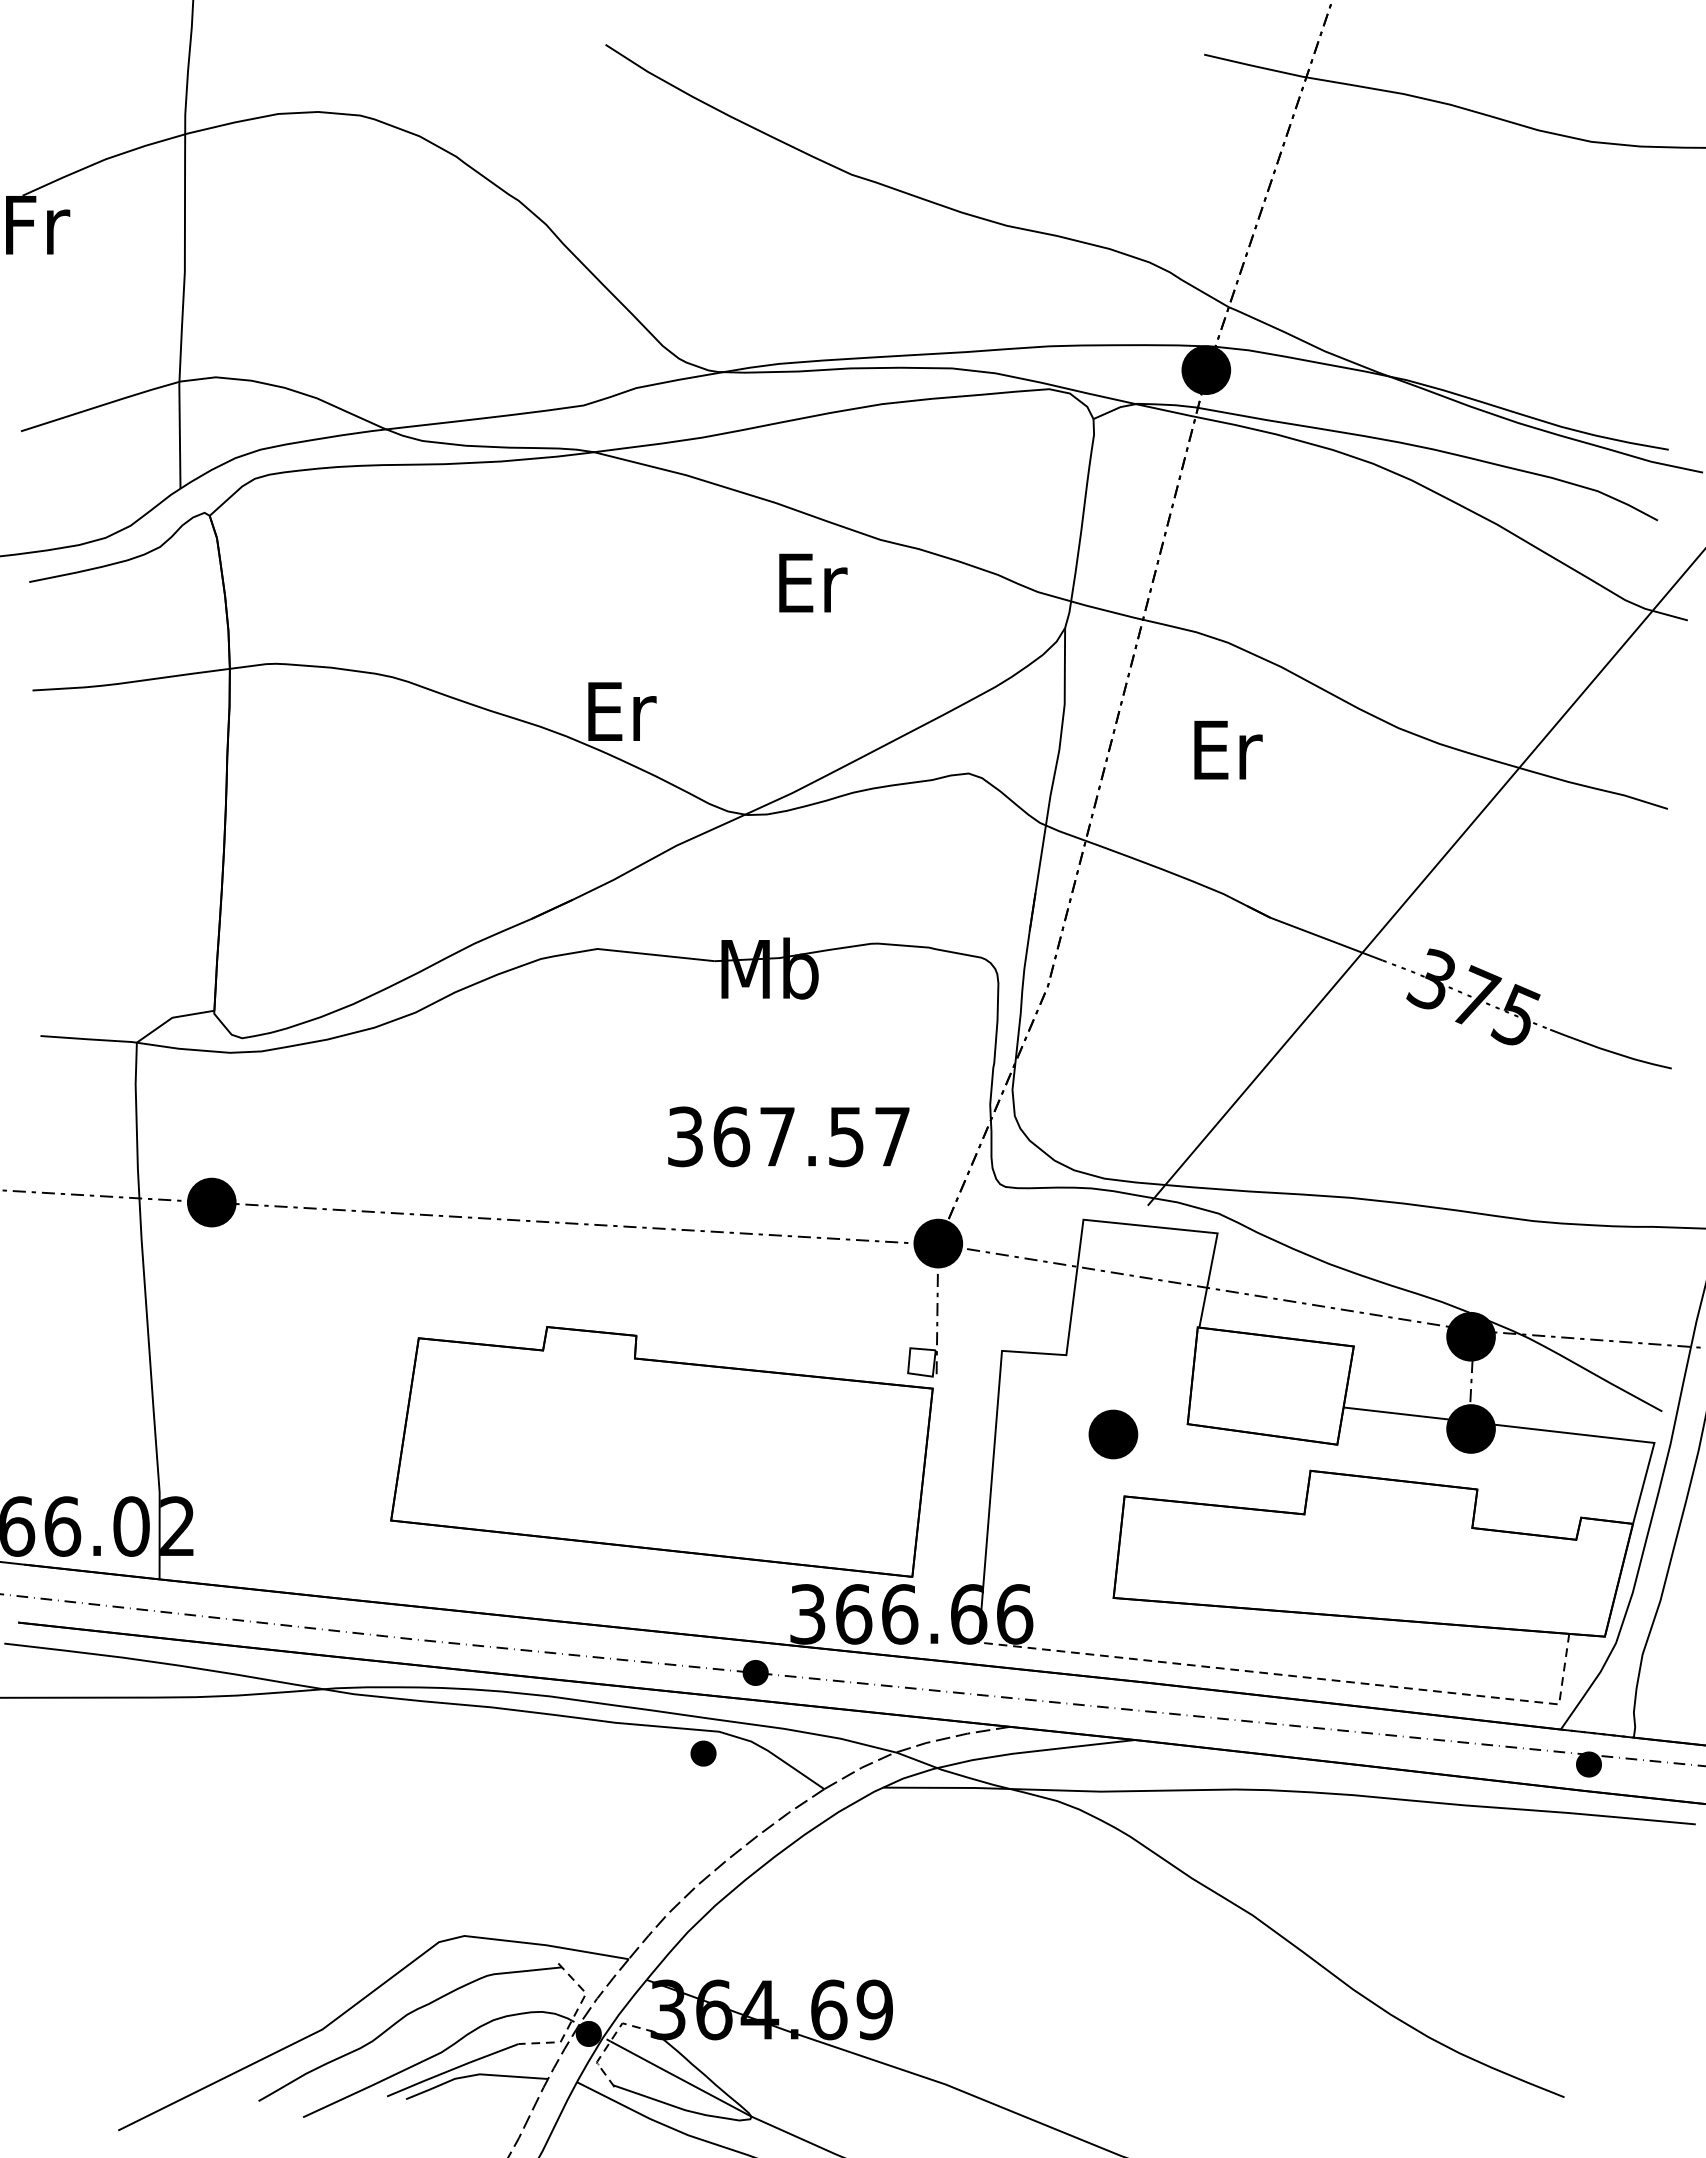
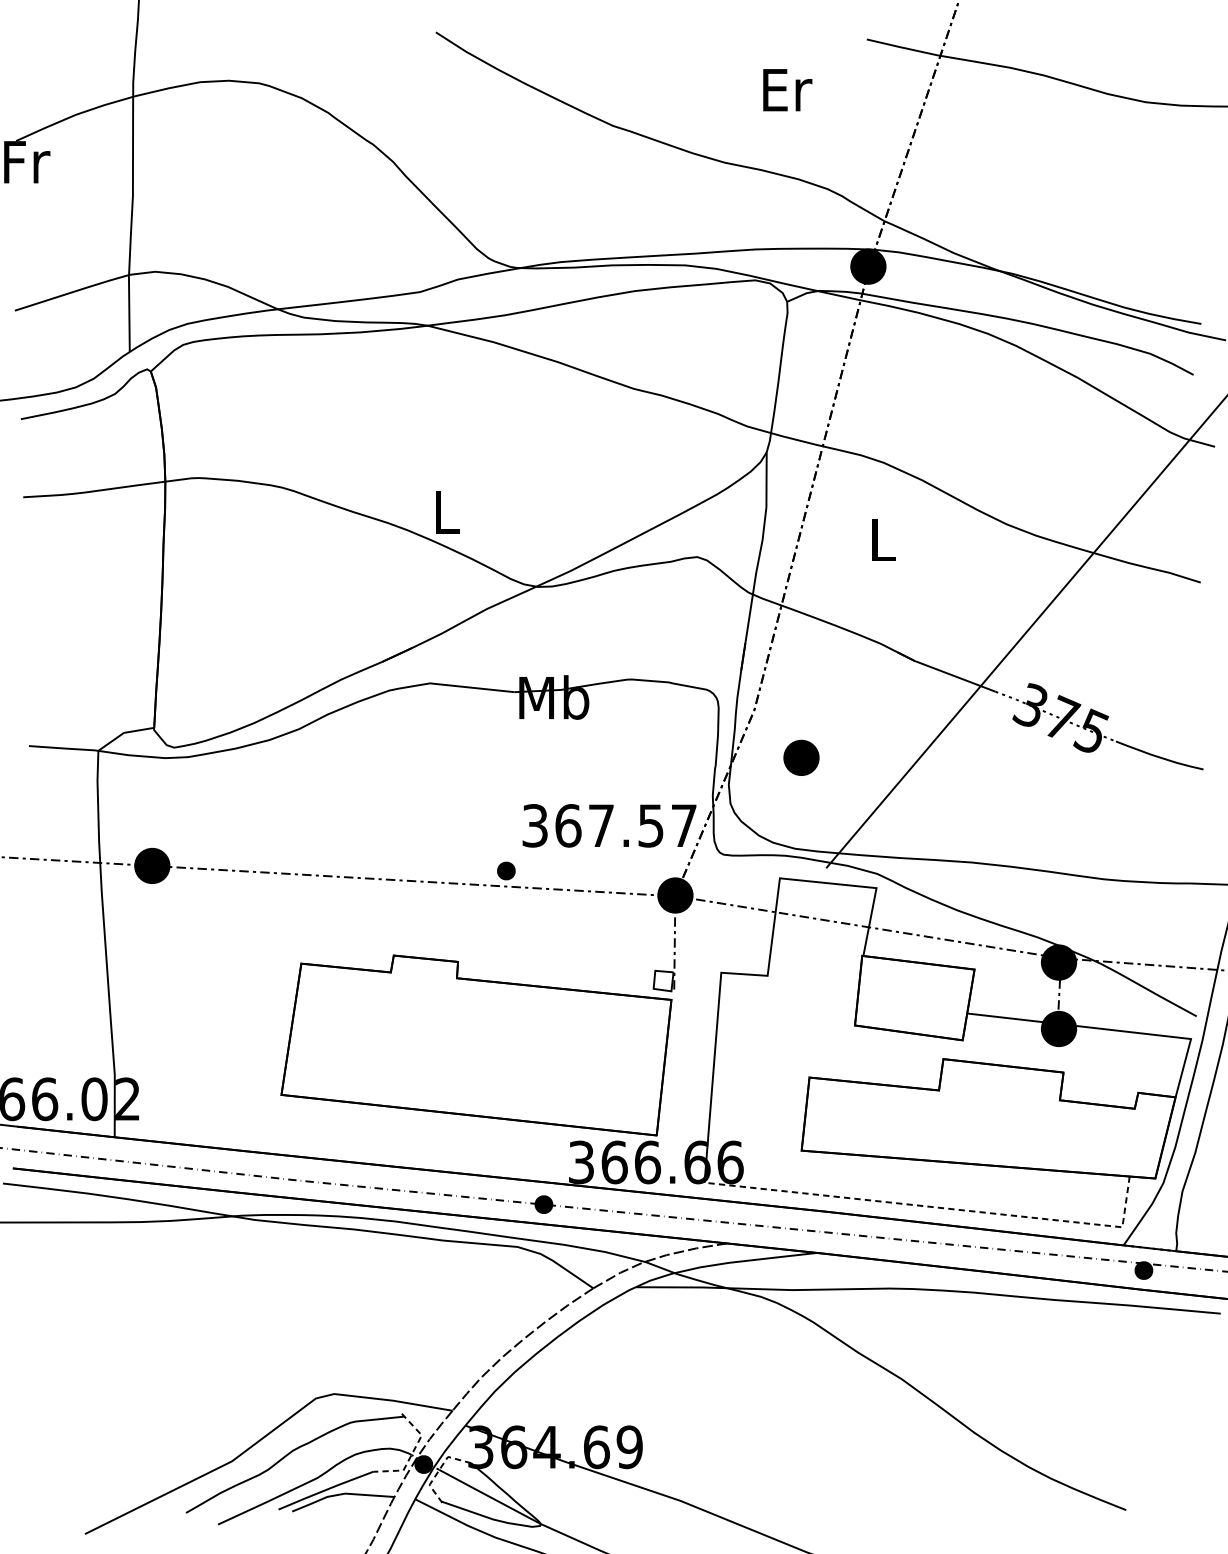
text: (813, 582) -> (787, 89), moved
text: (622, 711) -> (448, 512), Er -> L
text: (1228, 749) -> (884, 539), Er -> L
text: (788, 1136) -> (609, 825), moved
part: (1113, 1434) -> (801, 757), moved
part: (703, 1753) -> (506, 870), moved

